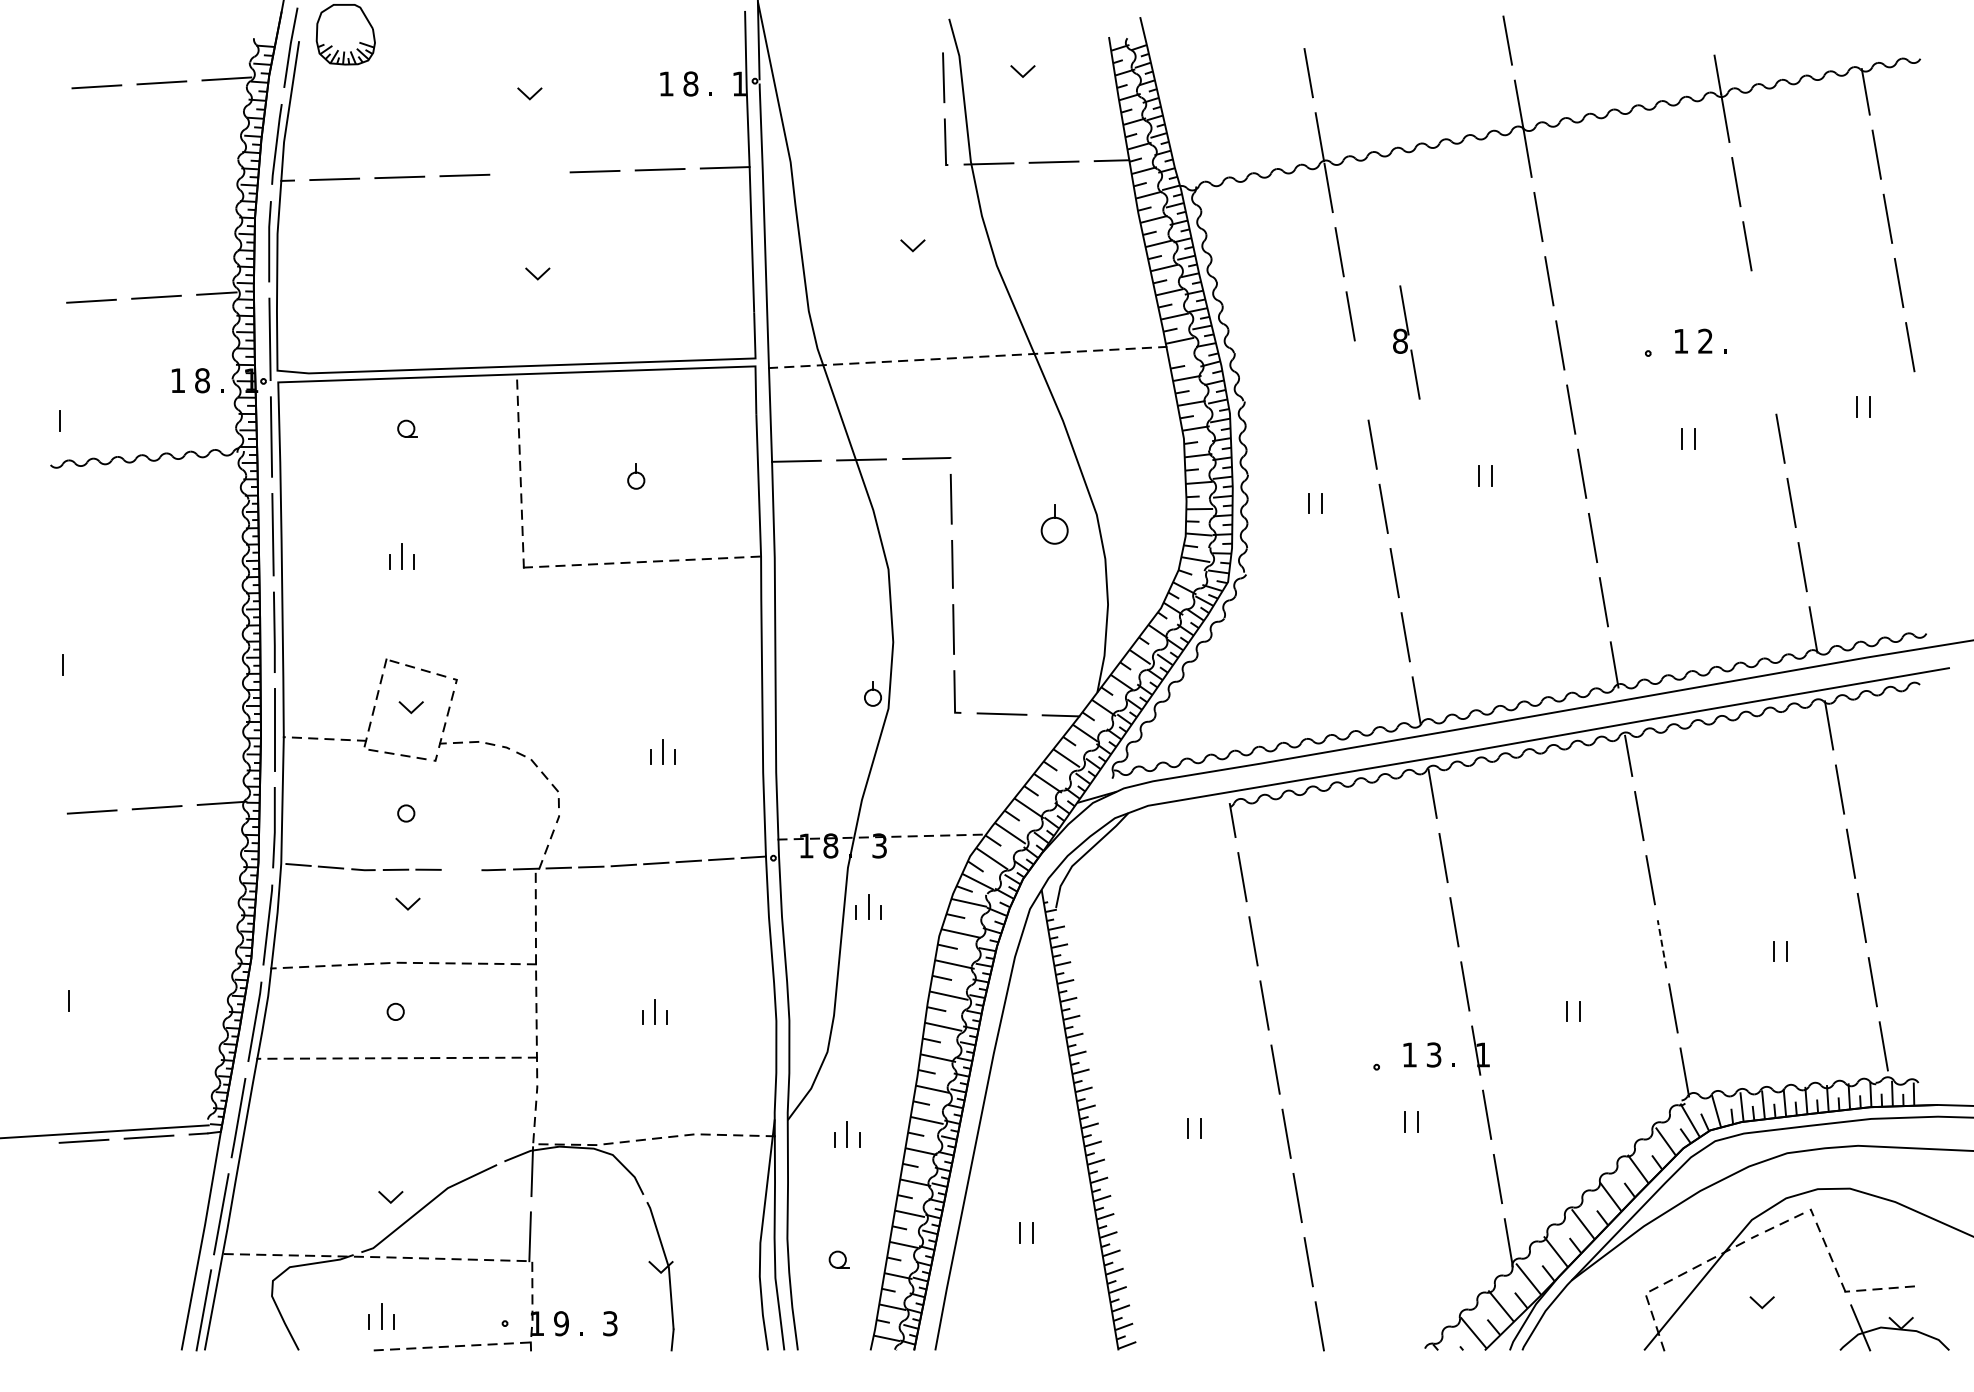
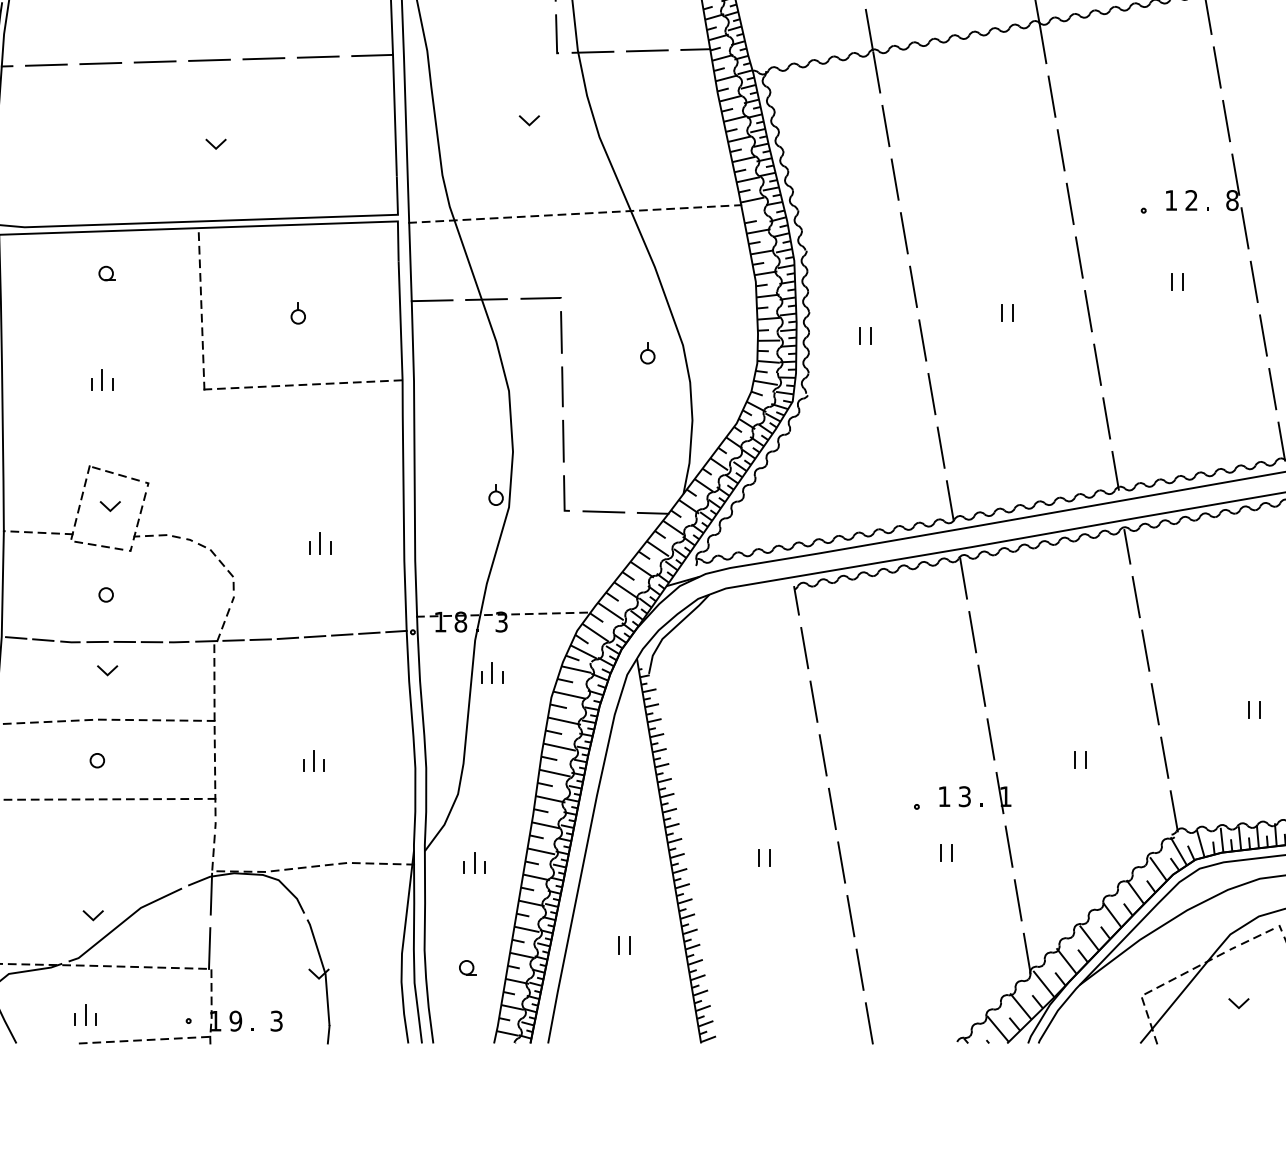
line: (529, 173) -> (209, 60), added
part: (1406, 342) -> (1237, 201), moved
line: (1361, 380) -> (904, 233), added
part: (1054, 524) -> (647, 353), size x0.62
line: (460, 869) -> (151, 641), added
line: (1661, 943) -> (1154, 703), dashed -> solid

